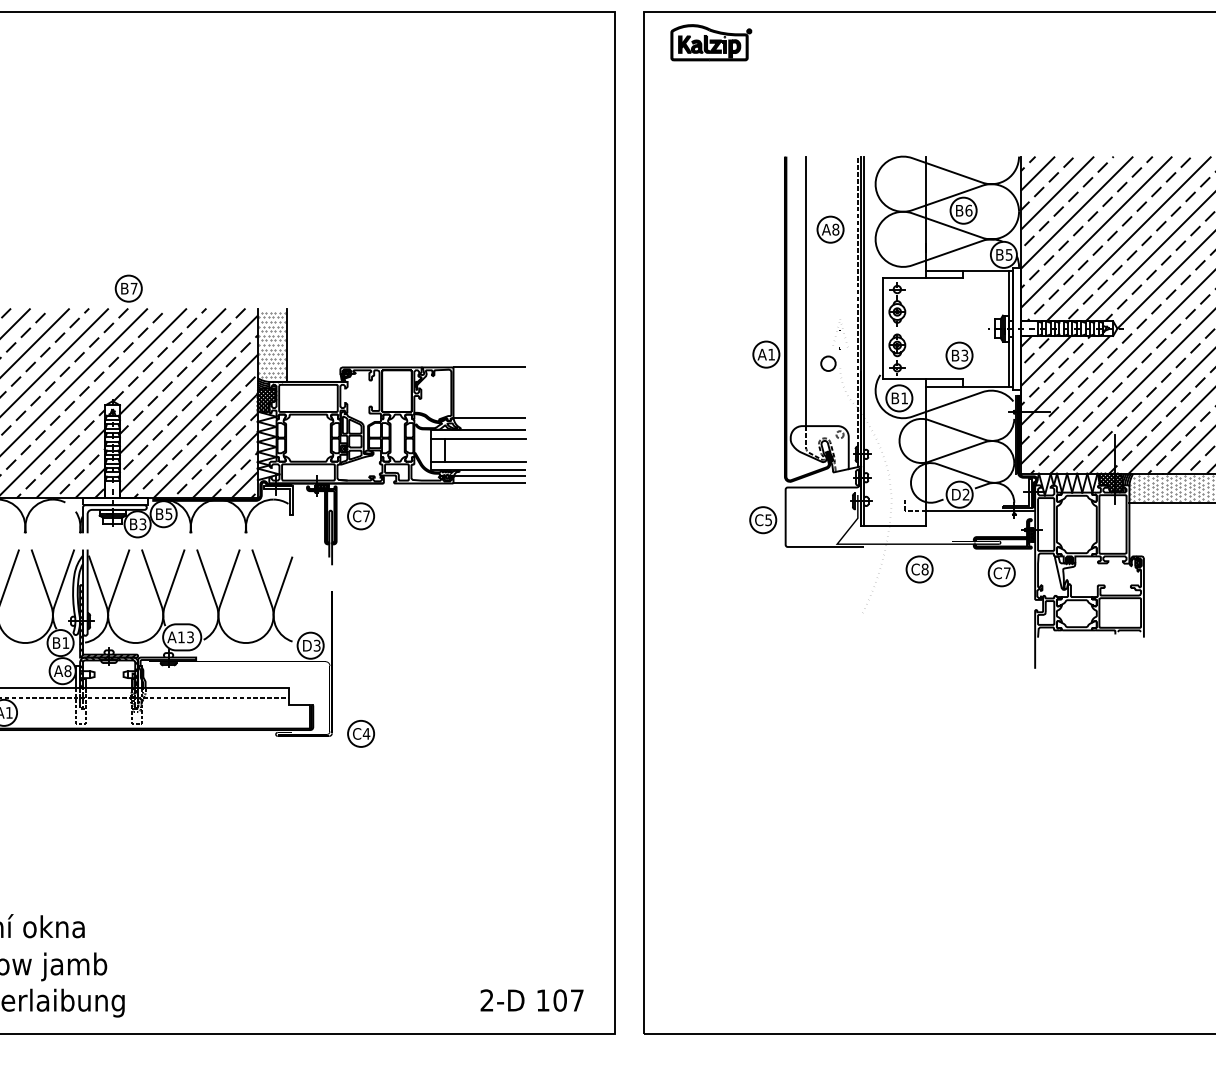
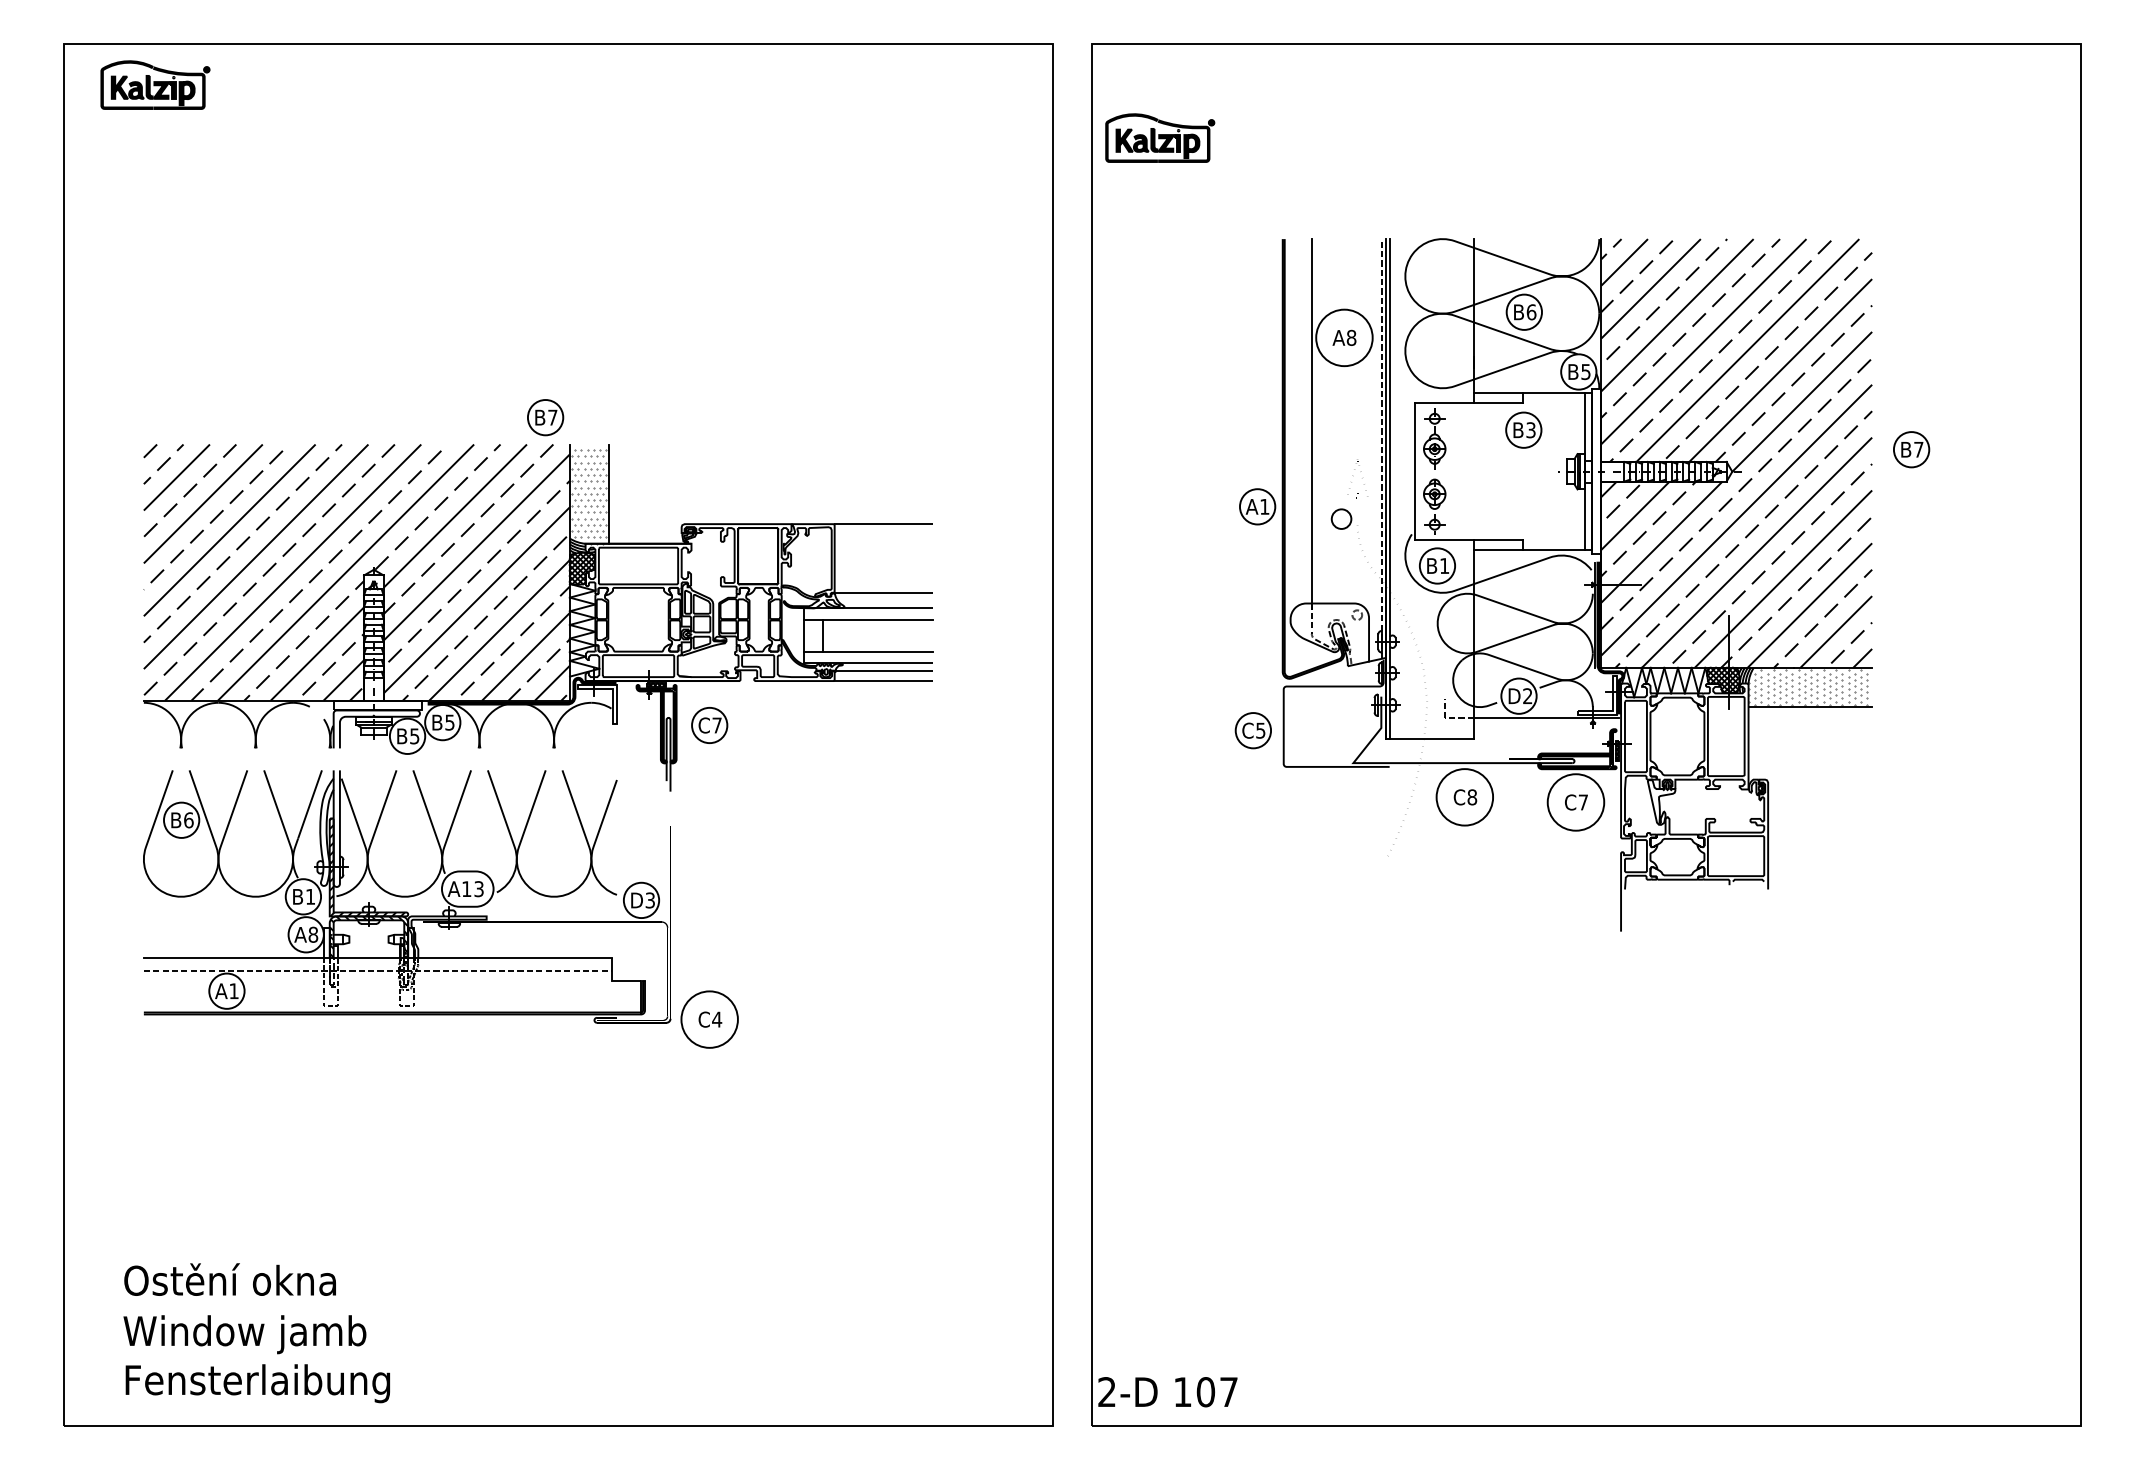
part: (711, 42) -> (1160, 137), moved
circle: (830, 229) -> (1344, 337), size x1.6
part: (128, 288) -> (545, 417), moved
part: (959, 355) -> (1523, 429), moved
text: (142, 523) -> (414, 735), B3 -> B5
circle: (919, 568) -> (1464, 796), size x1.6
circle: (1001, 573) -> (1575, 802), size x1.6
circle: (360, 733) -> (709, 1019), size x1.6
text: (531, 1000) -> (1167, 1392), moved

